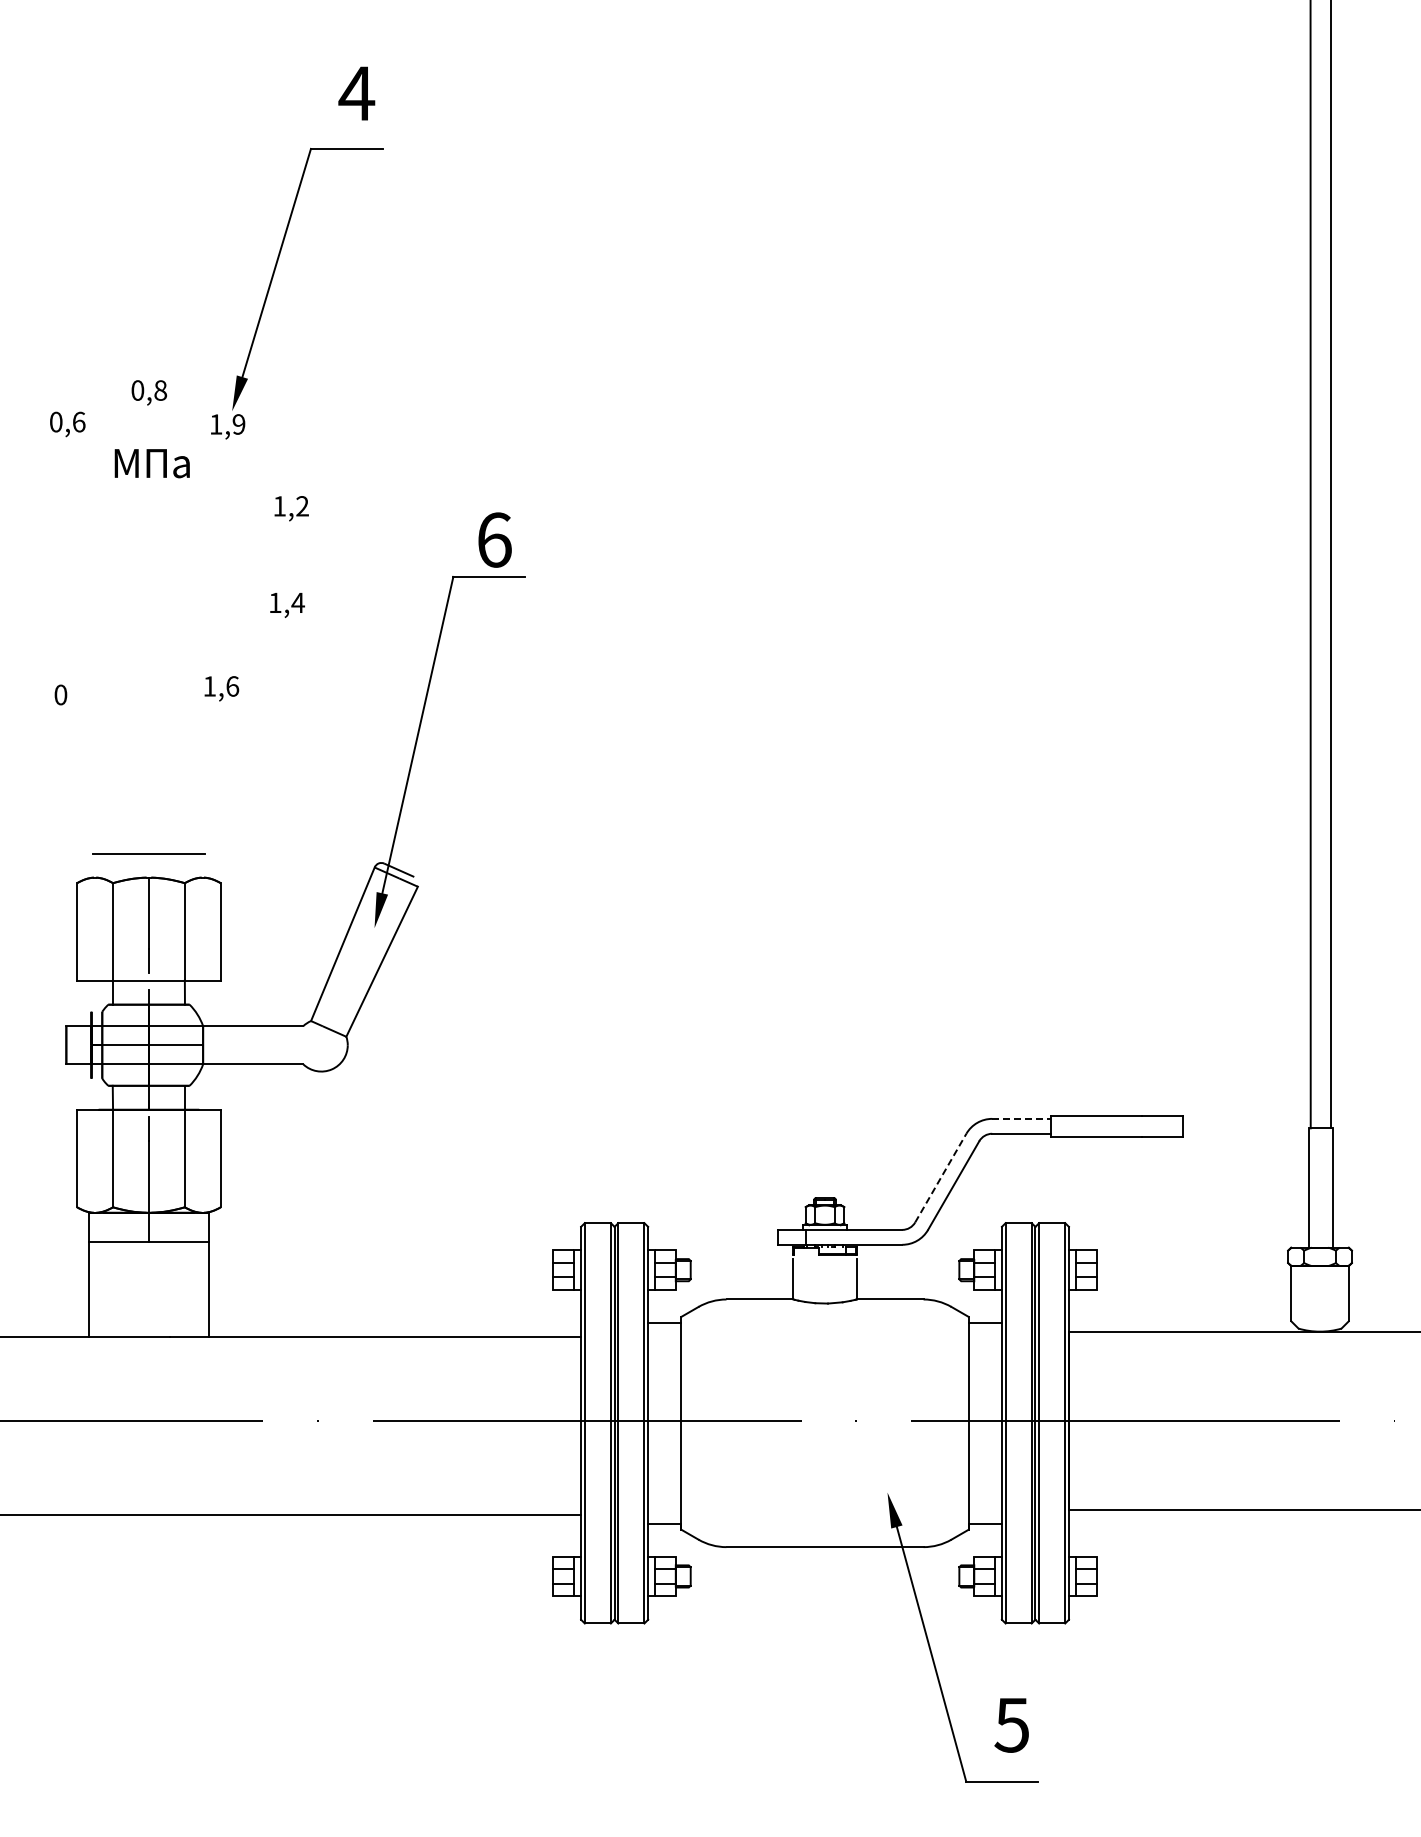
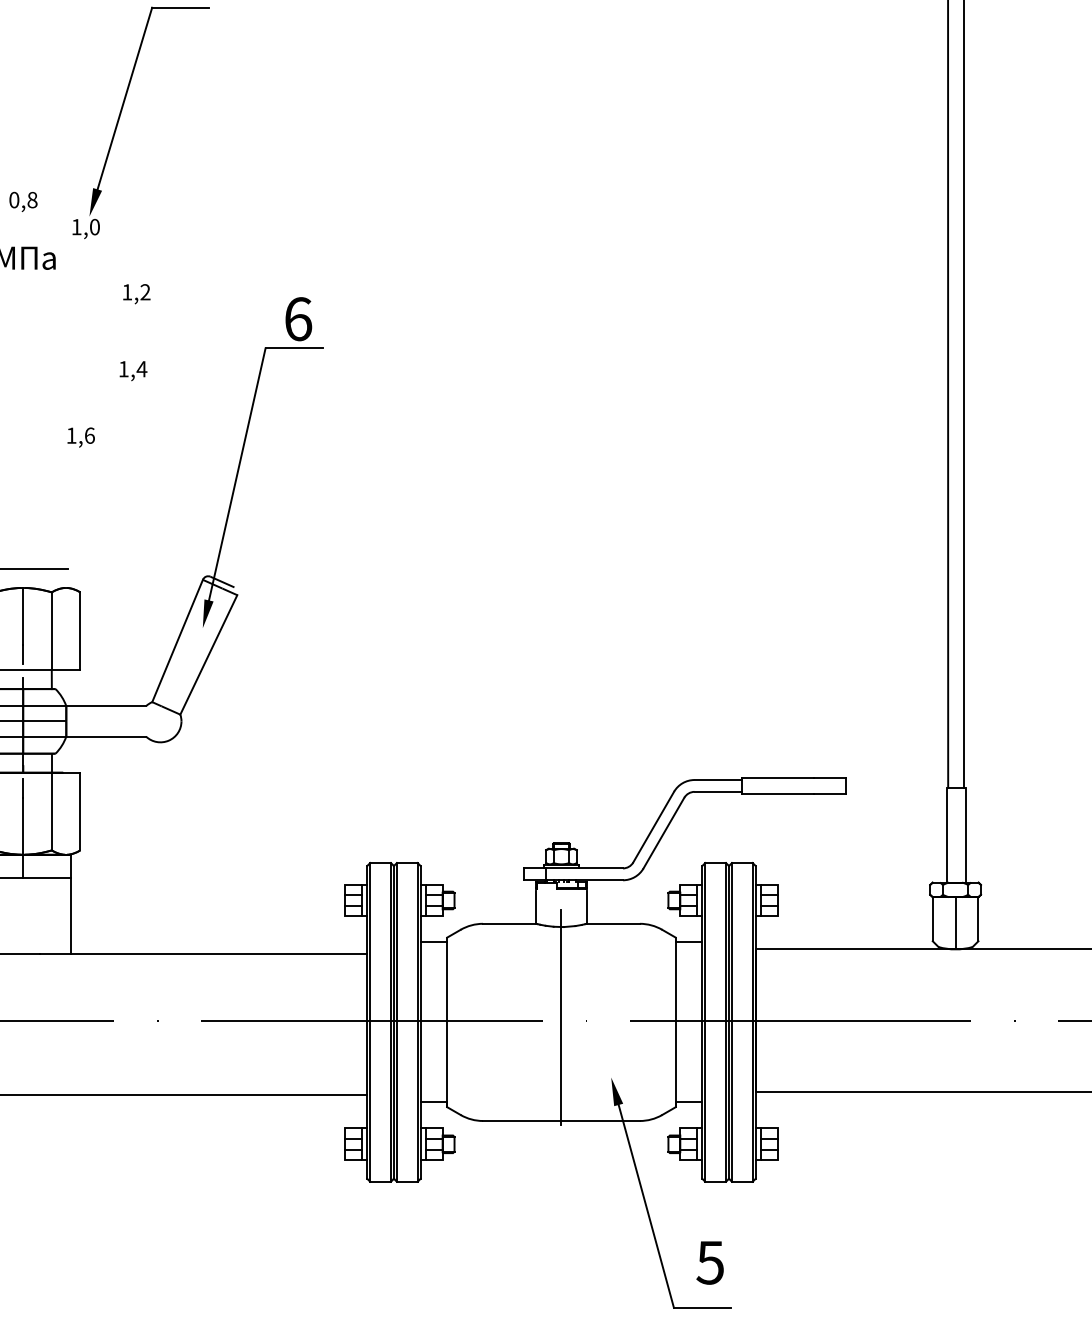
text: (238, 424) -> (94, 227), 1,9 -> 1,0
line: (1021, 1118) -> (717, 779), dashed -> solid
line: (941, 1177) -> (654, 826), dashed -> solid
line: (1320, 1298) -> (955, 923), added
line: (825, 1417) -> (561, 1017), added

